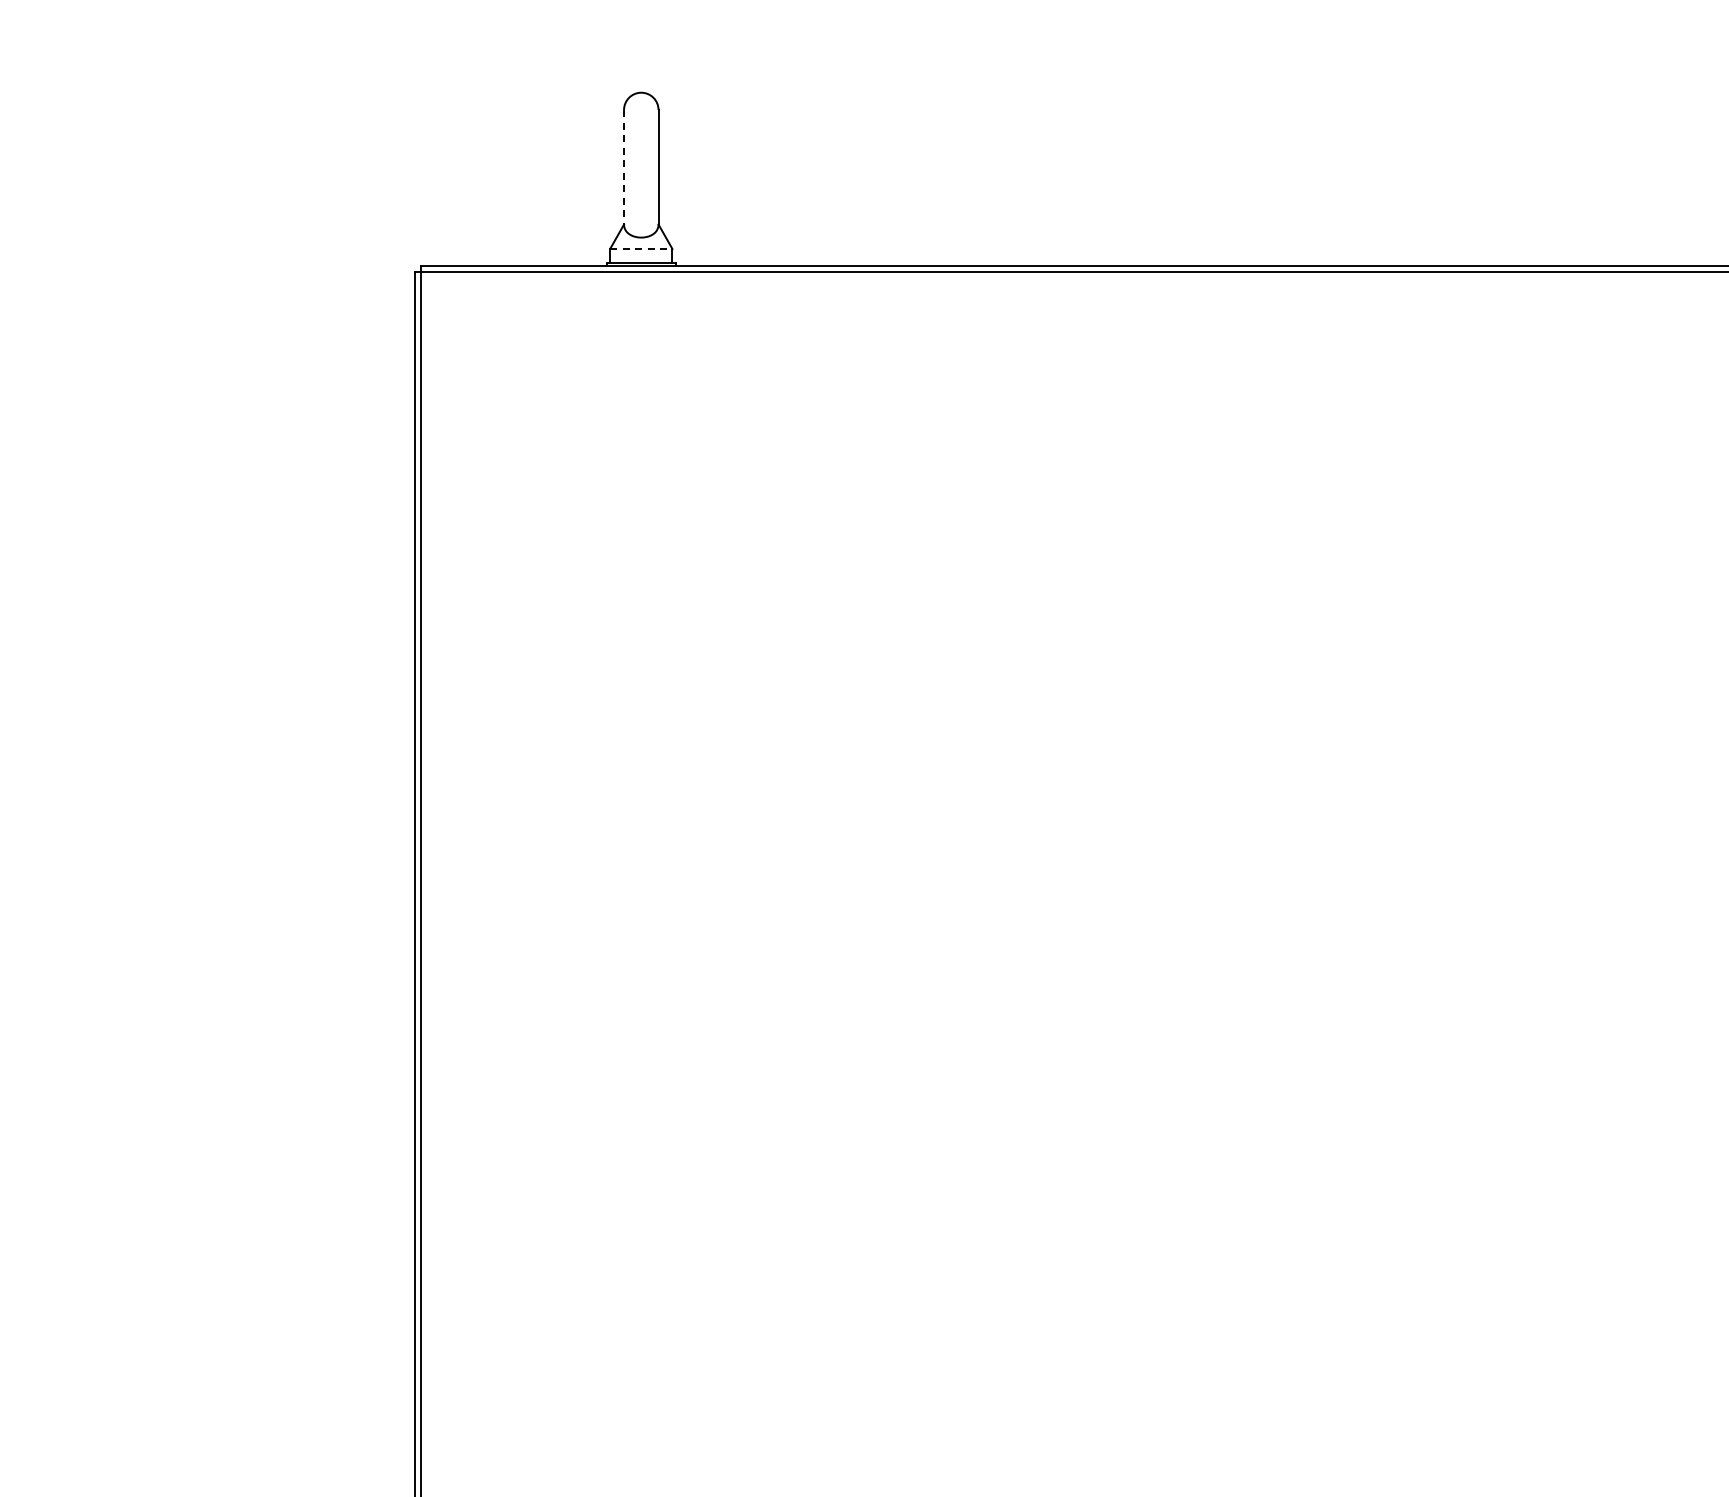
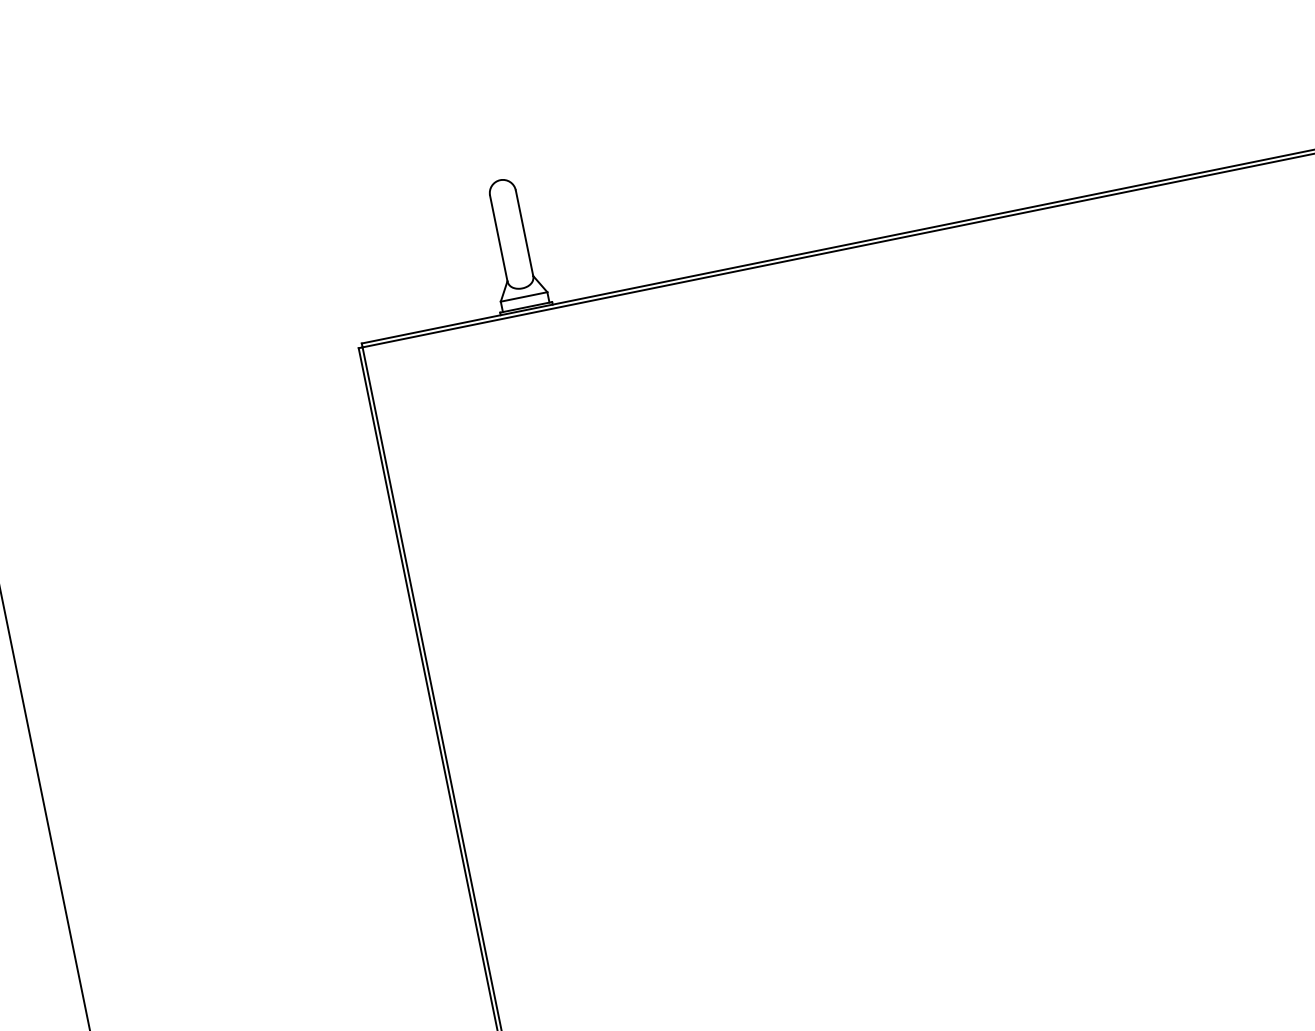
line: (624, 167) -> (499, 238), dashed -> solid
line: (641, 249) -> (524, 297), dashed -> solid

